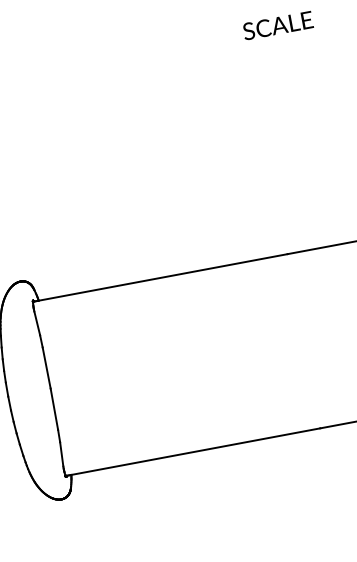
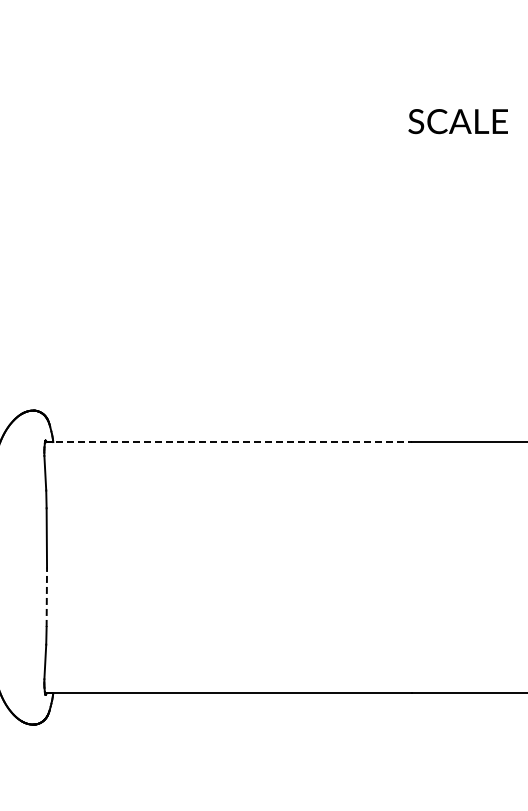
line: (161, 278) -> (229, 442), solid -> dashed
line: (54, 409) -> (46, 597), solid -> dashed

